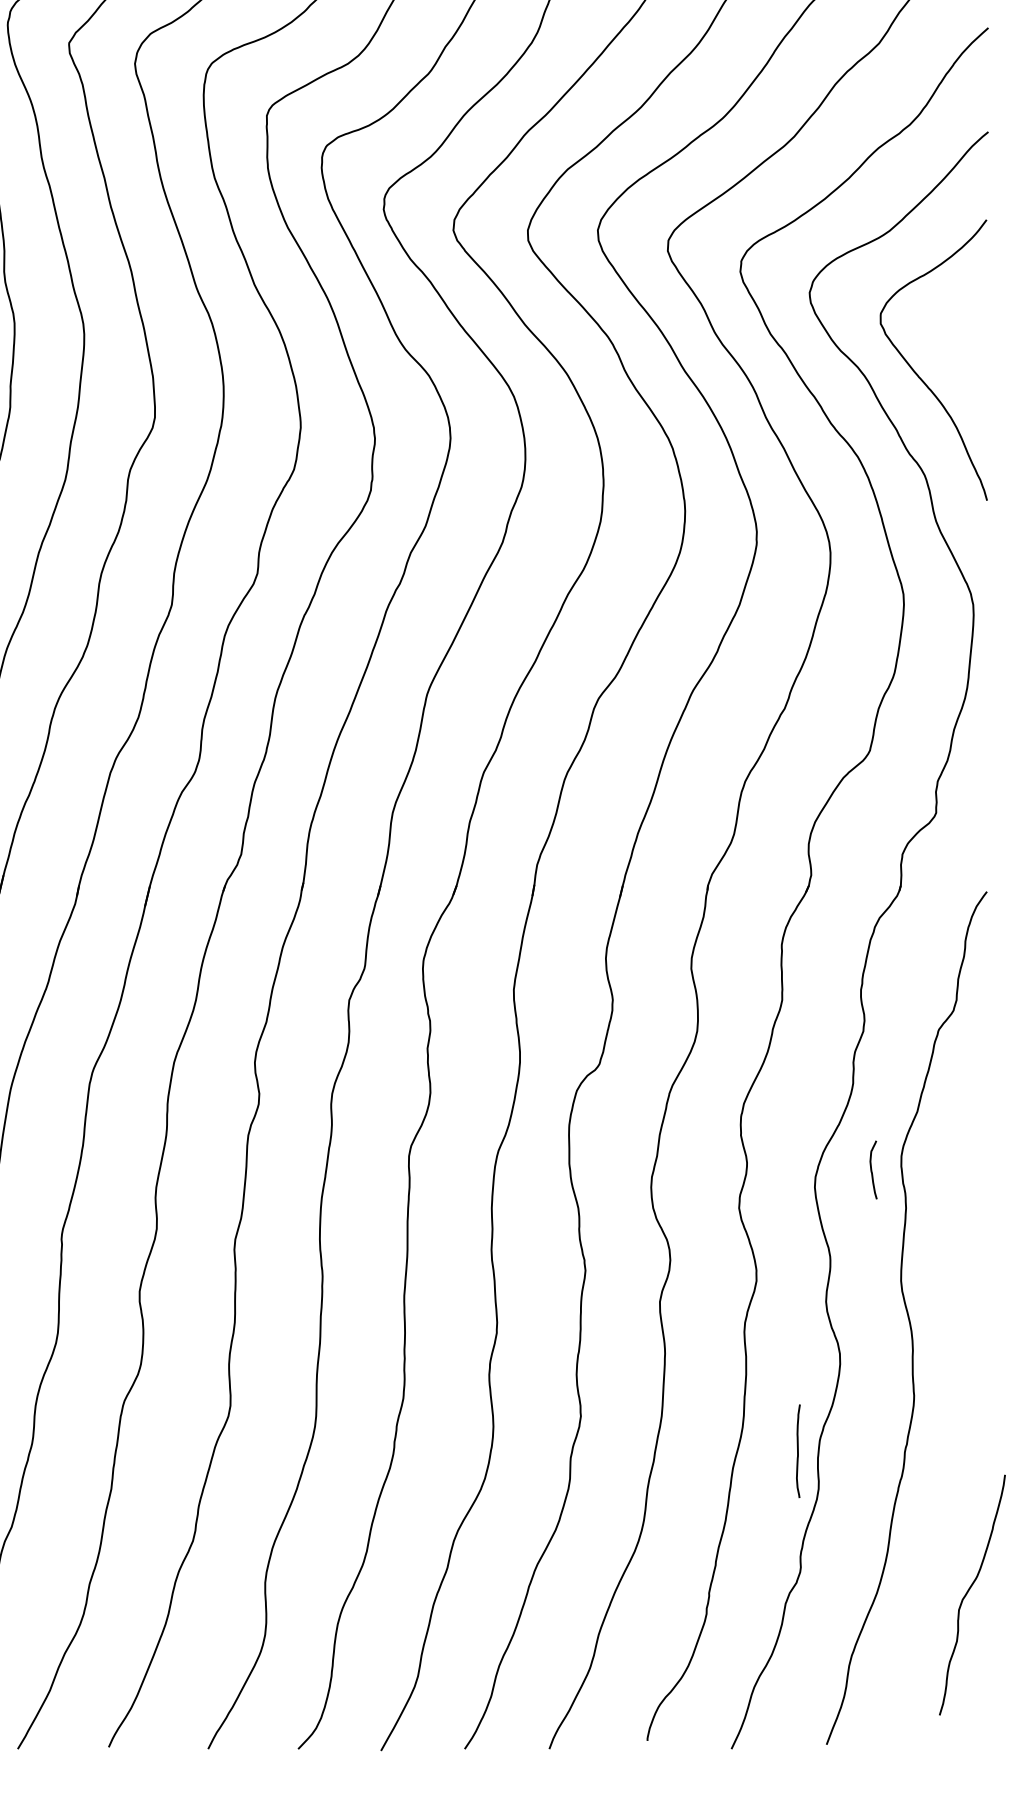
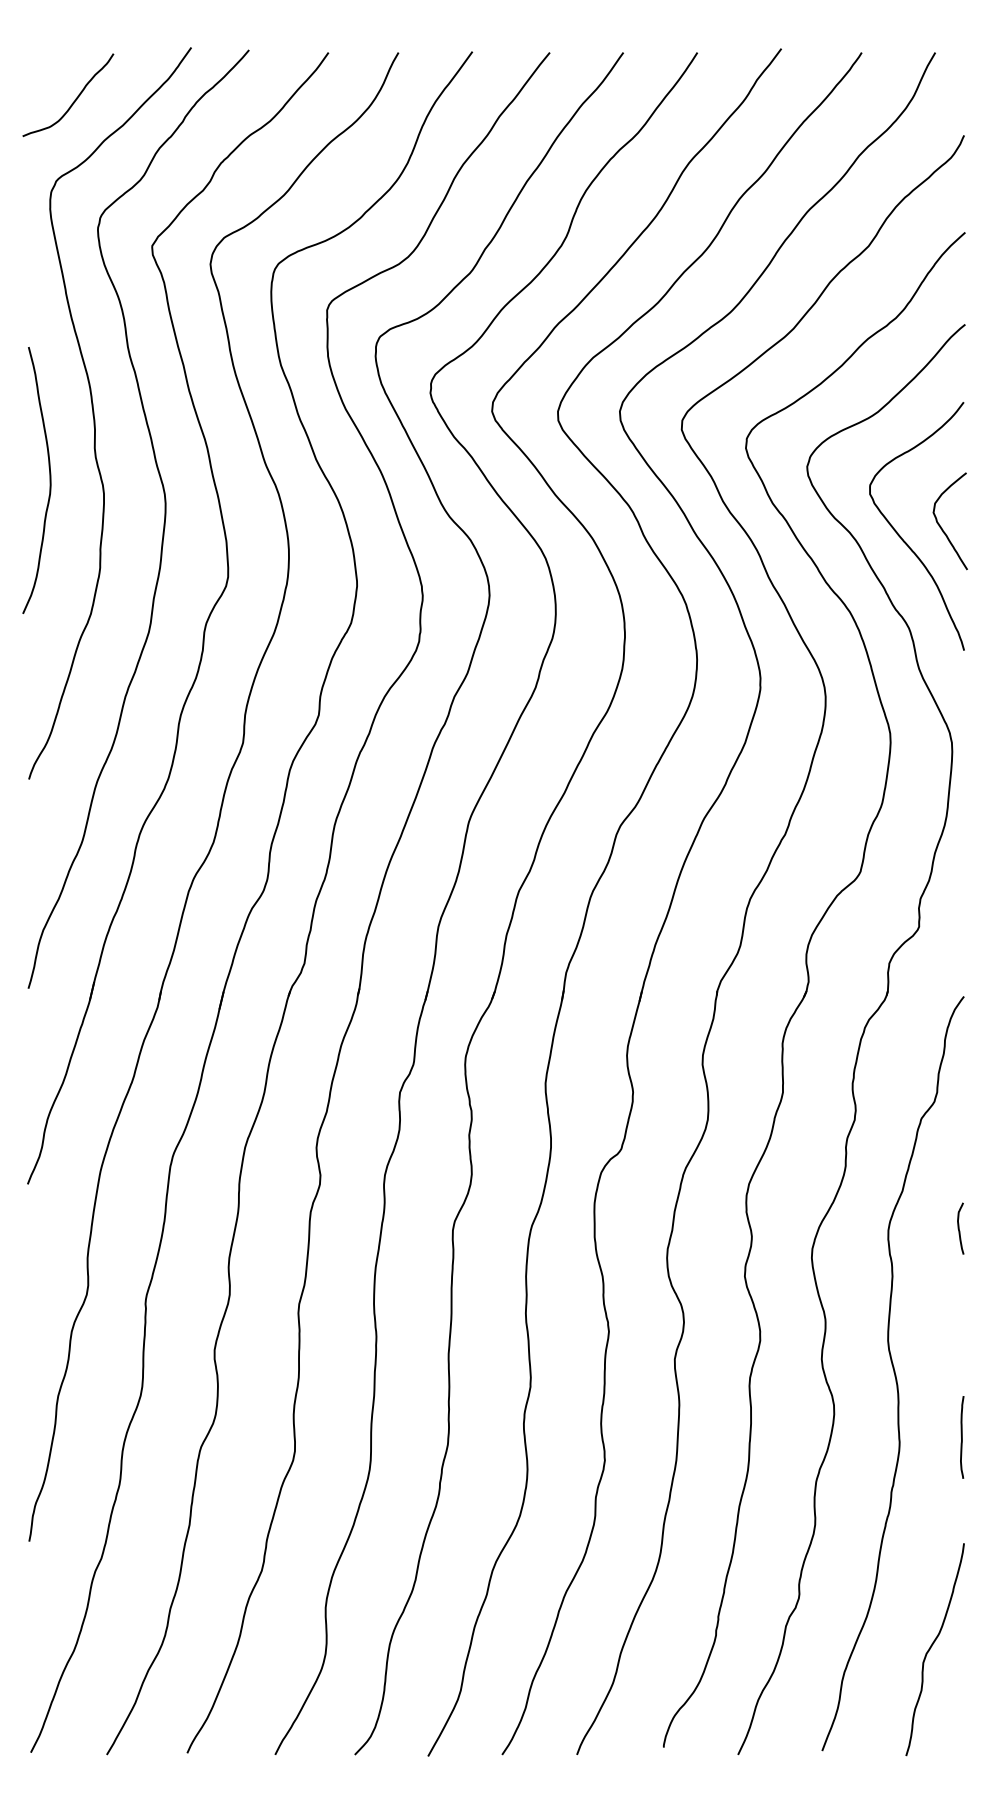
curve: (961, 360) -> (941, 526), added
curve: (872, 1169) -> (959, 1228), moved
curve: (798, 1451) -> (962, 1437), moved
curve: (968, 1593) -> (931, 1648), moved

